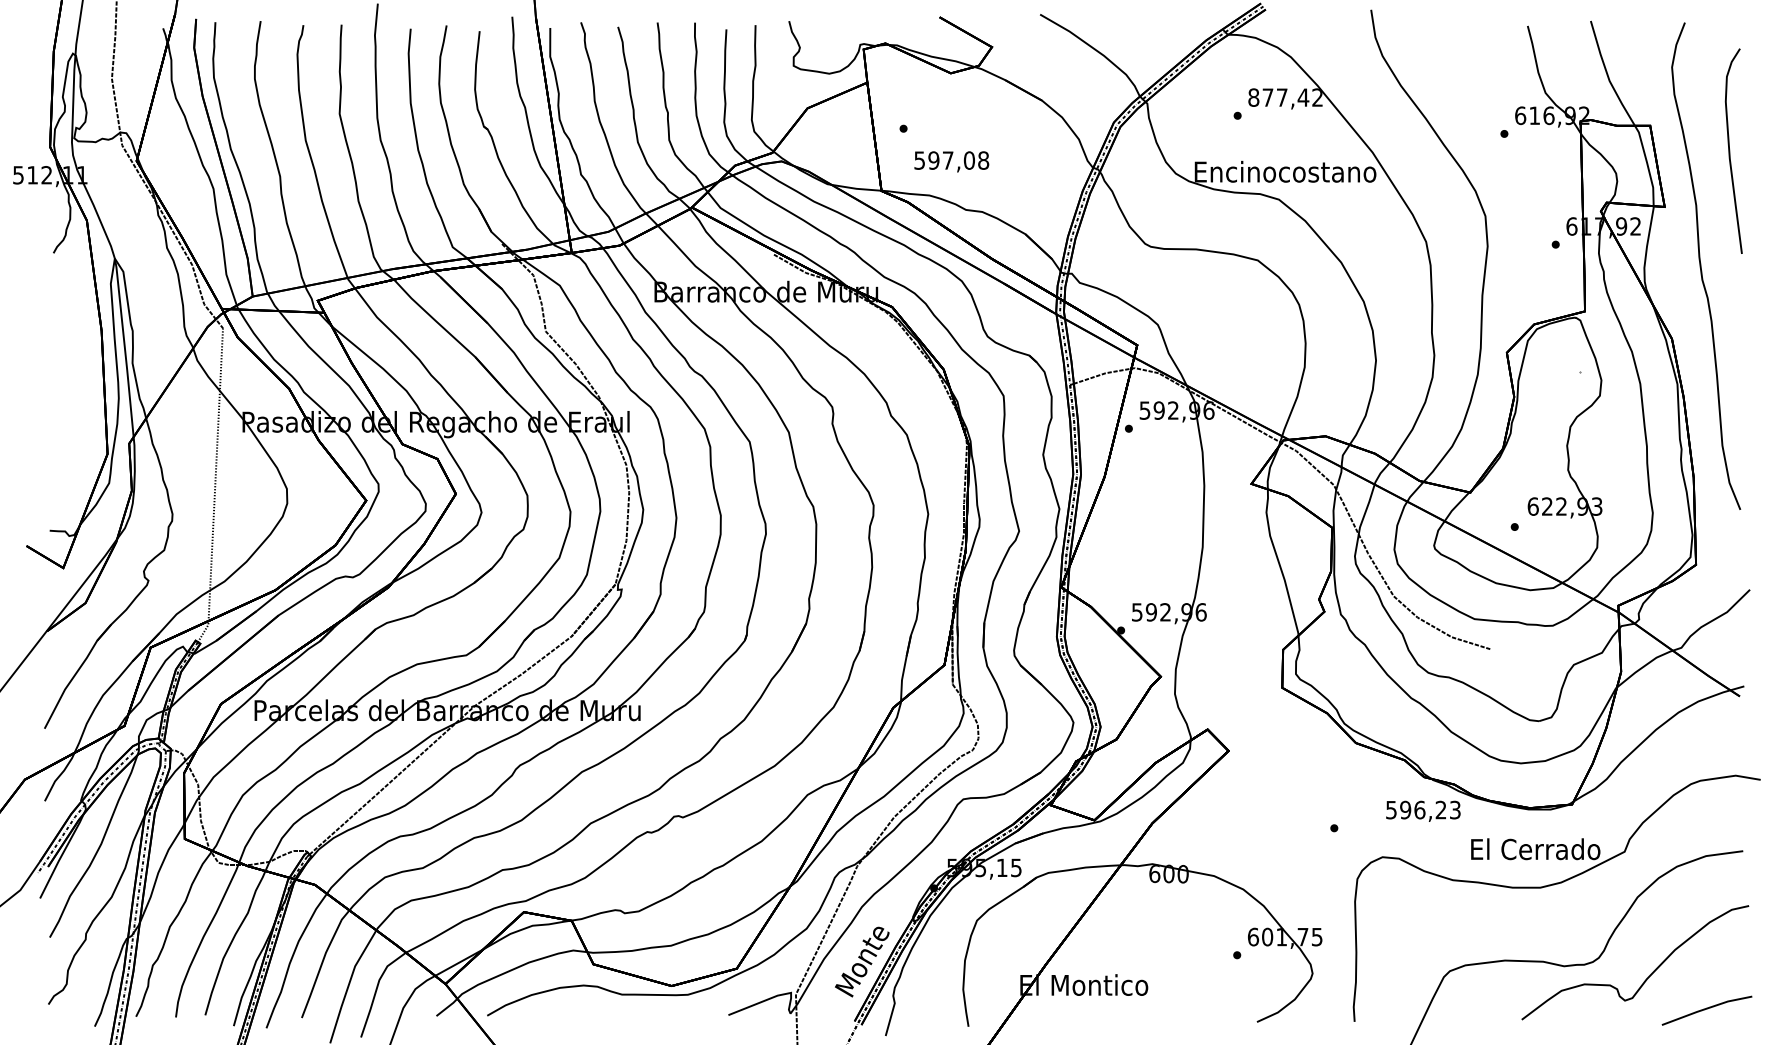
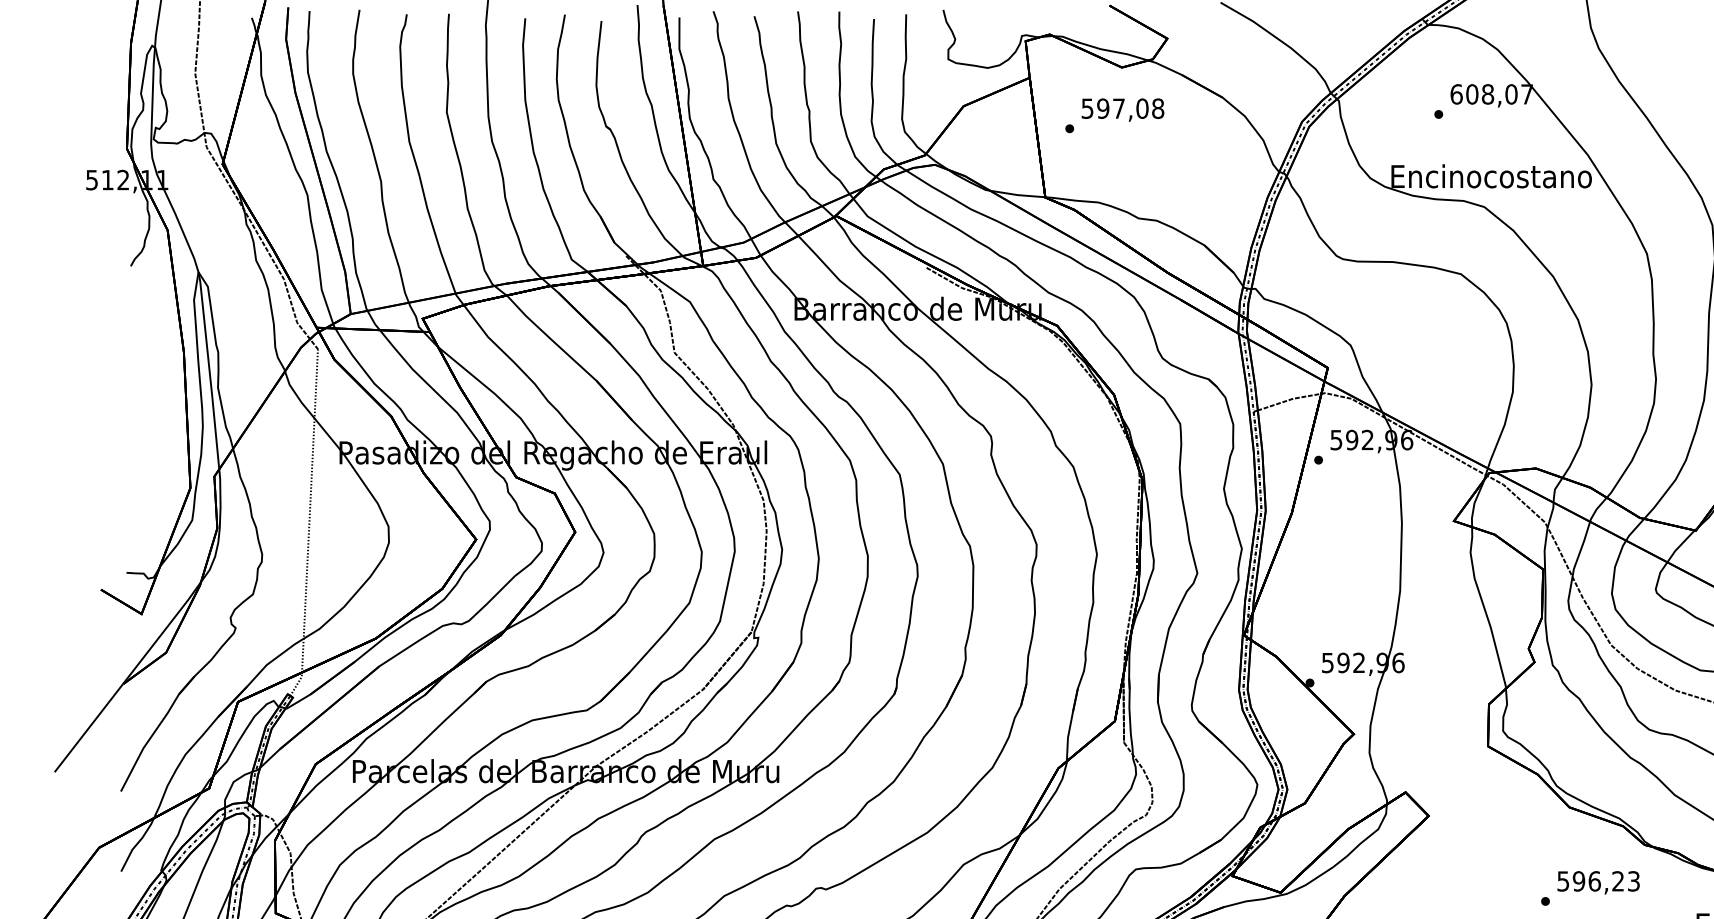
text: (1285, 97) -> (1491, 94), 877,42 -> 608,07
text: (951, 161) -> (1122, 109), moved
text: (1423, 810) -> (1598, 881), moved

